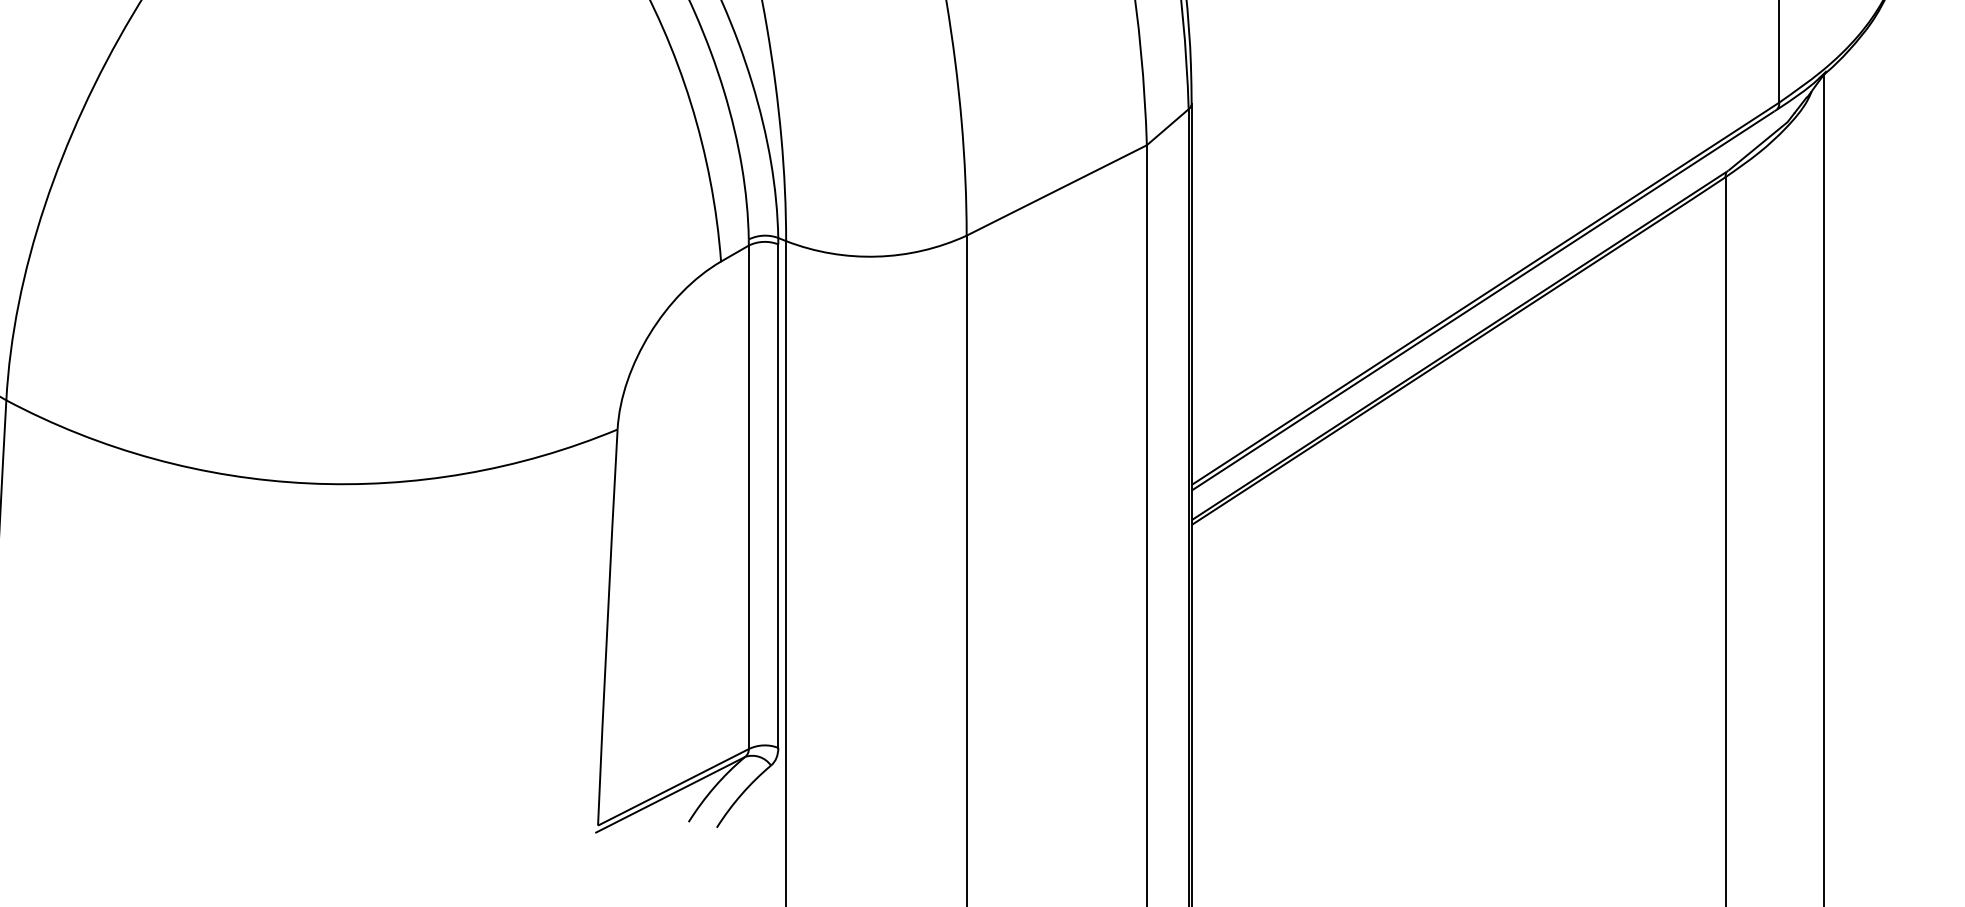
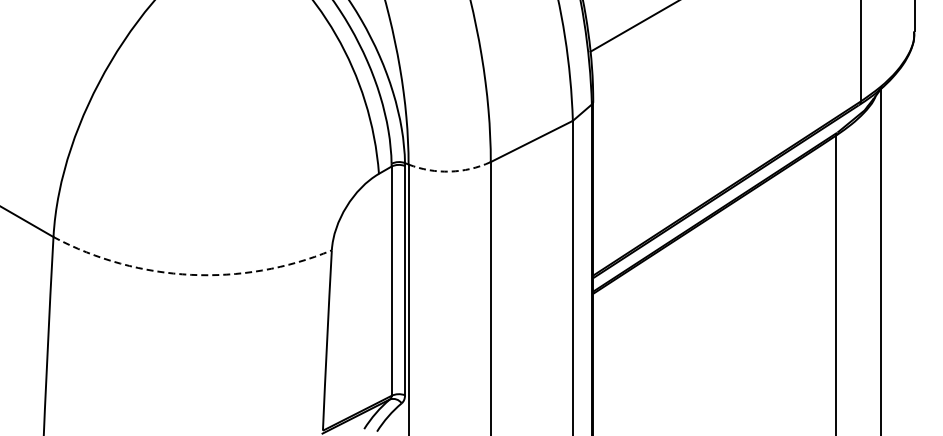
arc: (875, 256) -> (449, 171), solid -> dashed
arc: (309, 482) -> (191, 274), solid -> dashed

